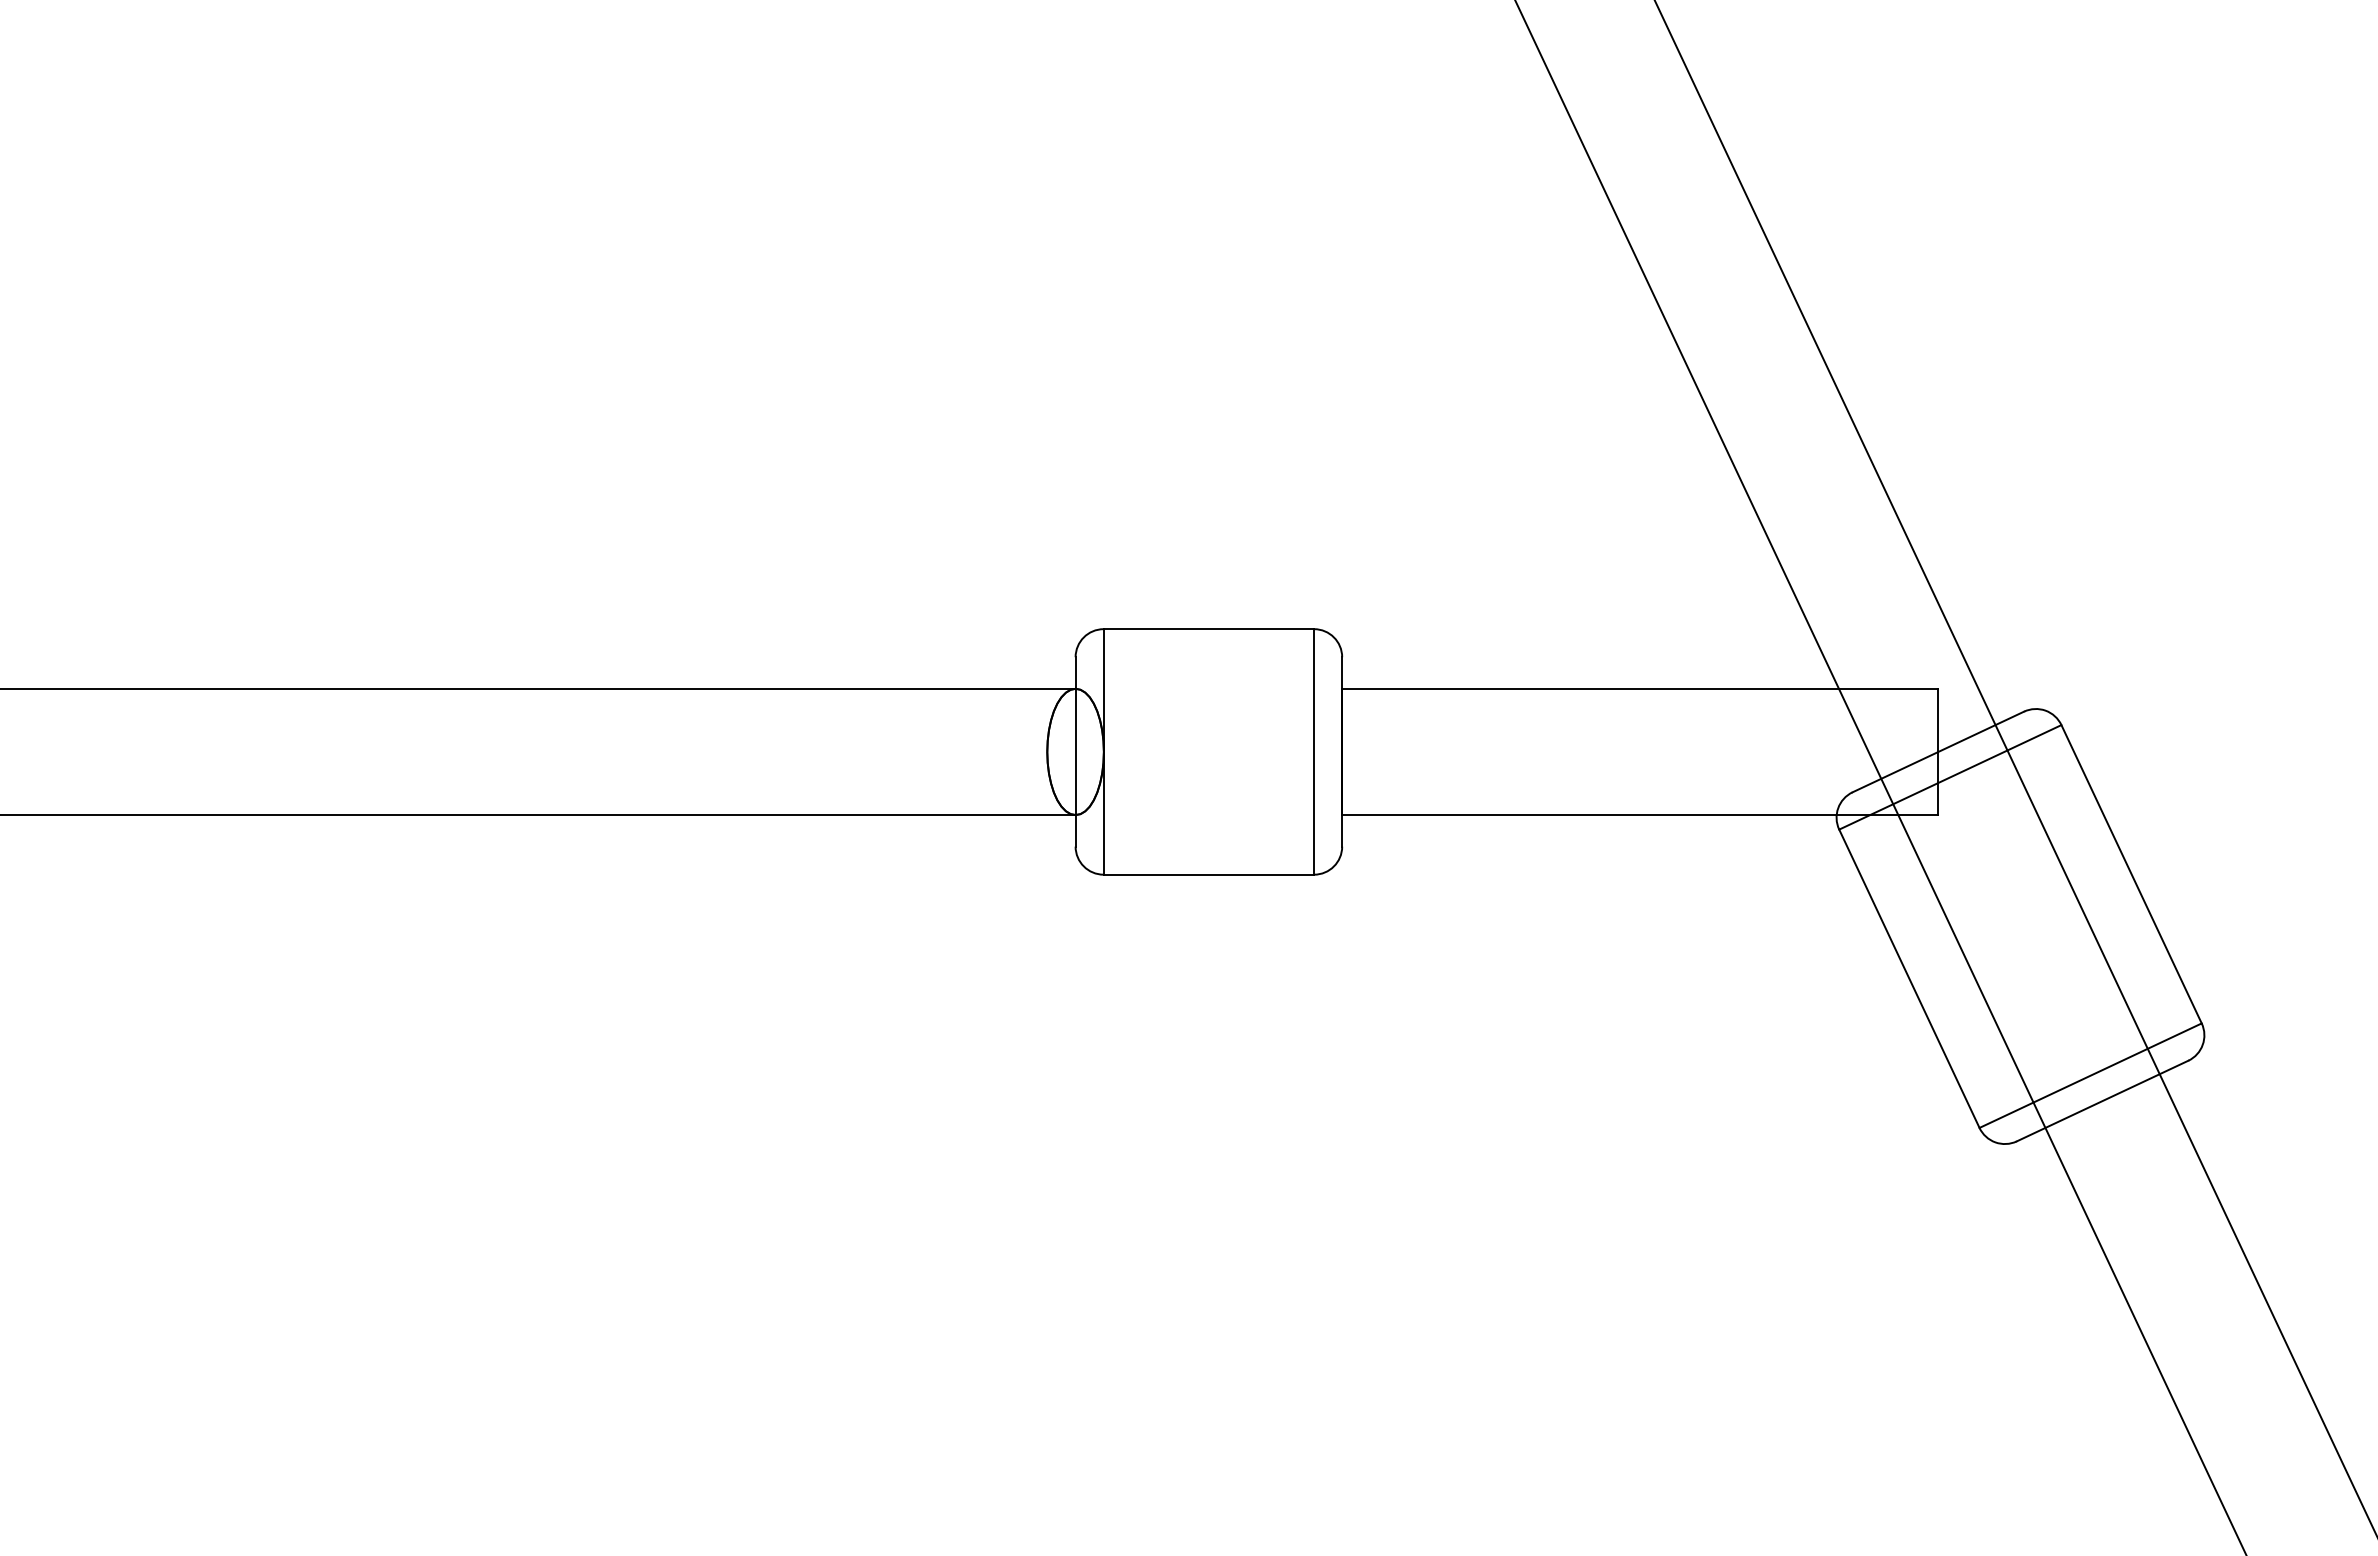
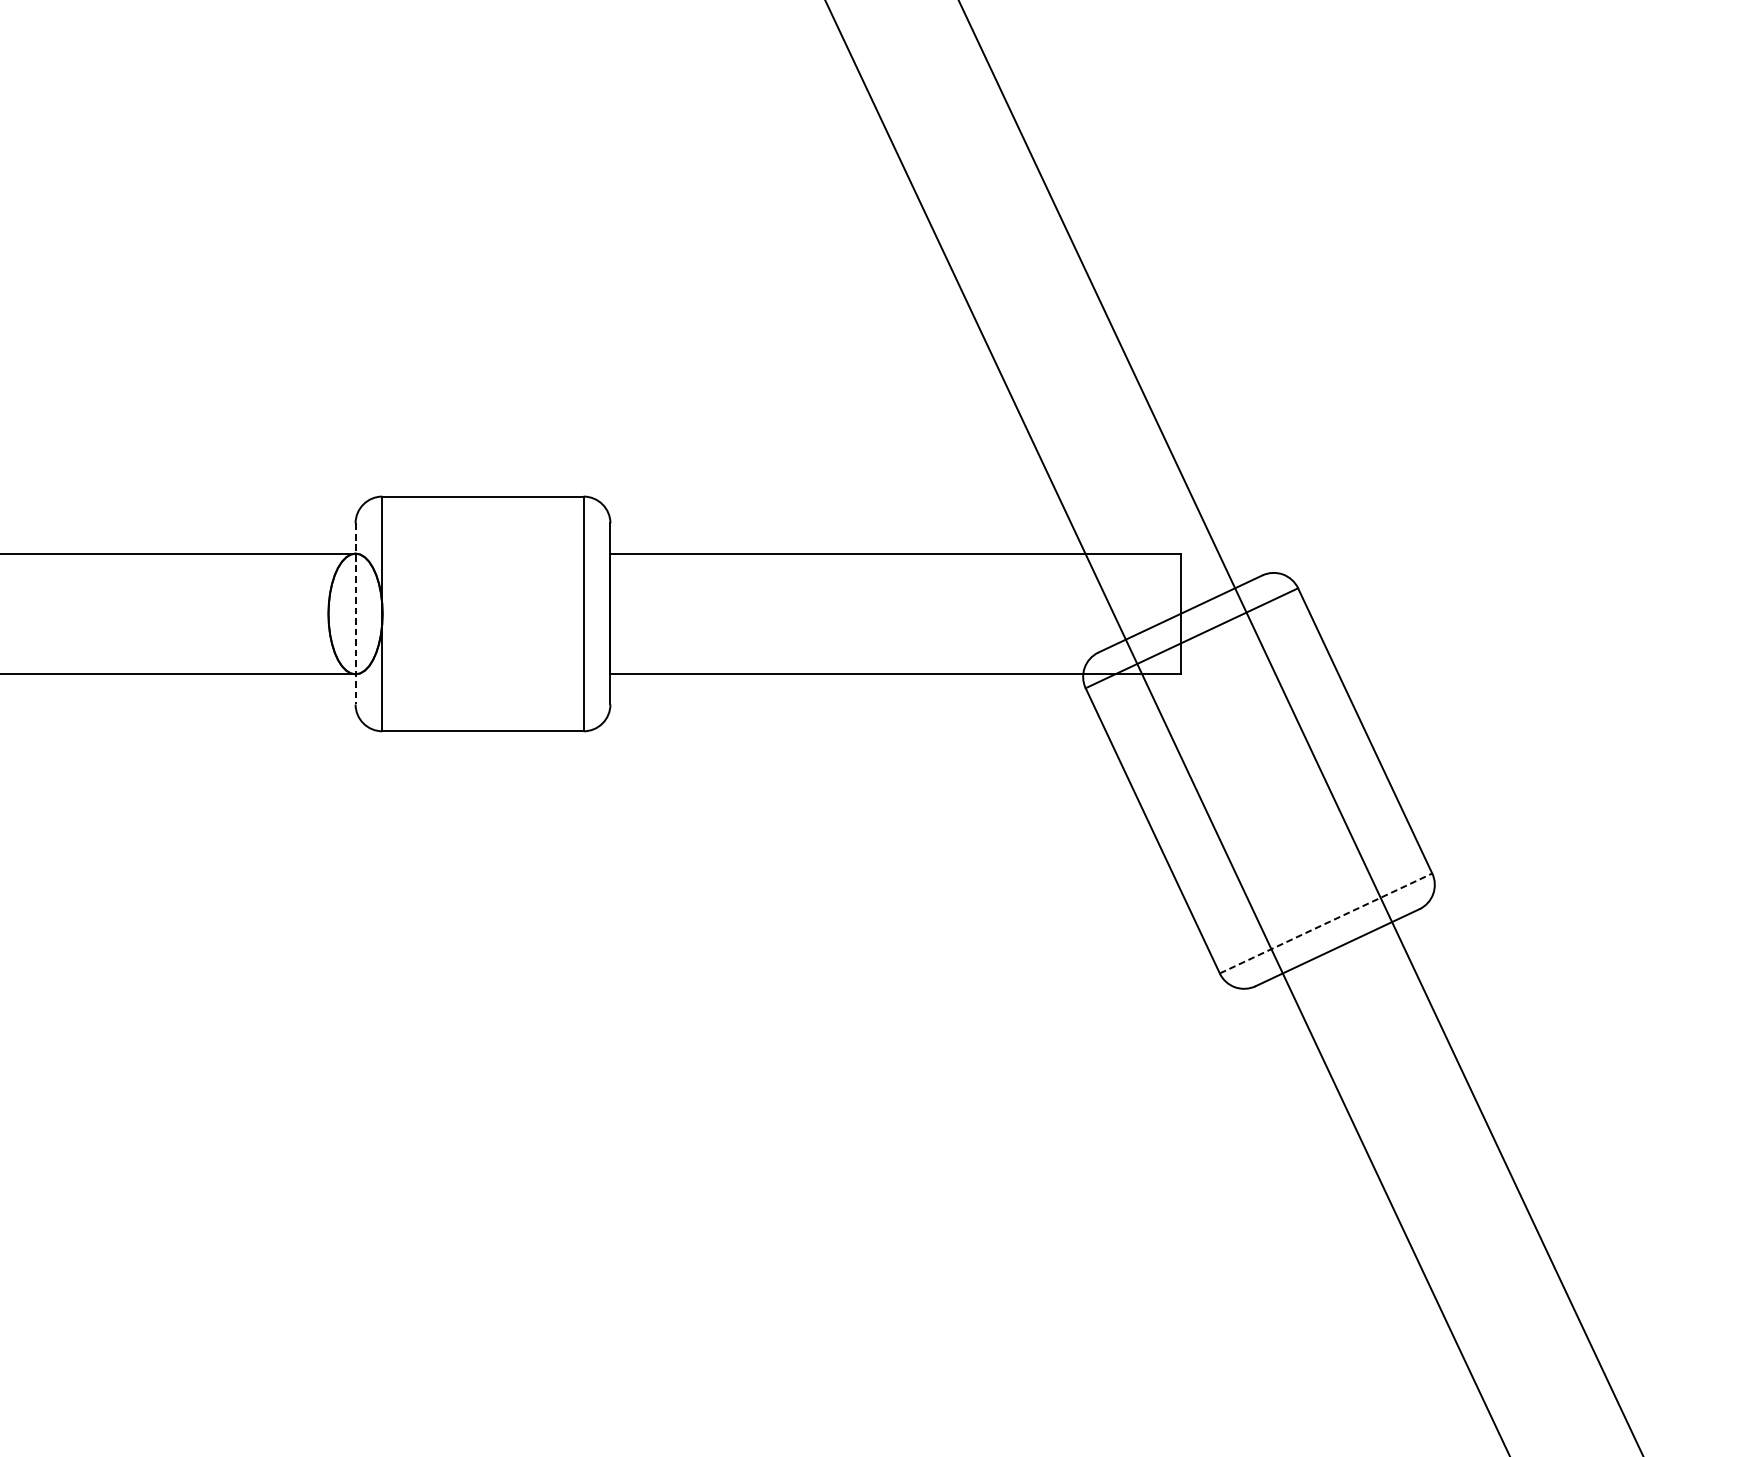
line: (1075, 751) -> (355, 613), solid -> dashed
line: (2090, 1075) -> (1325, 923), solid -> dashed

